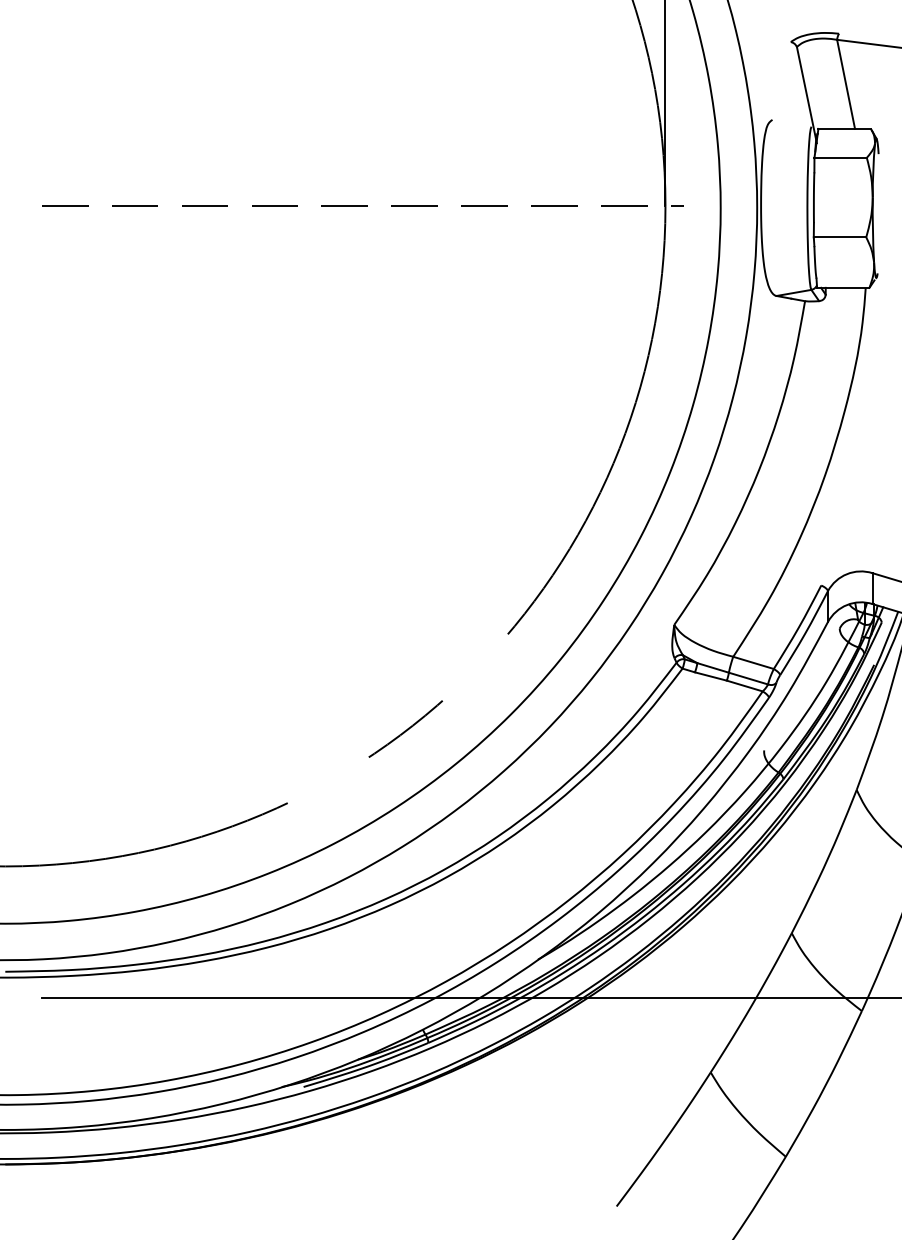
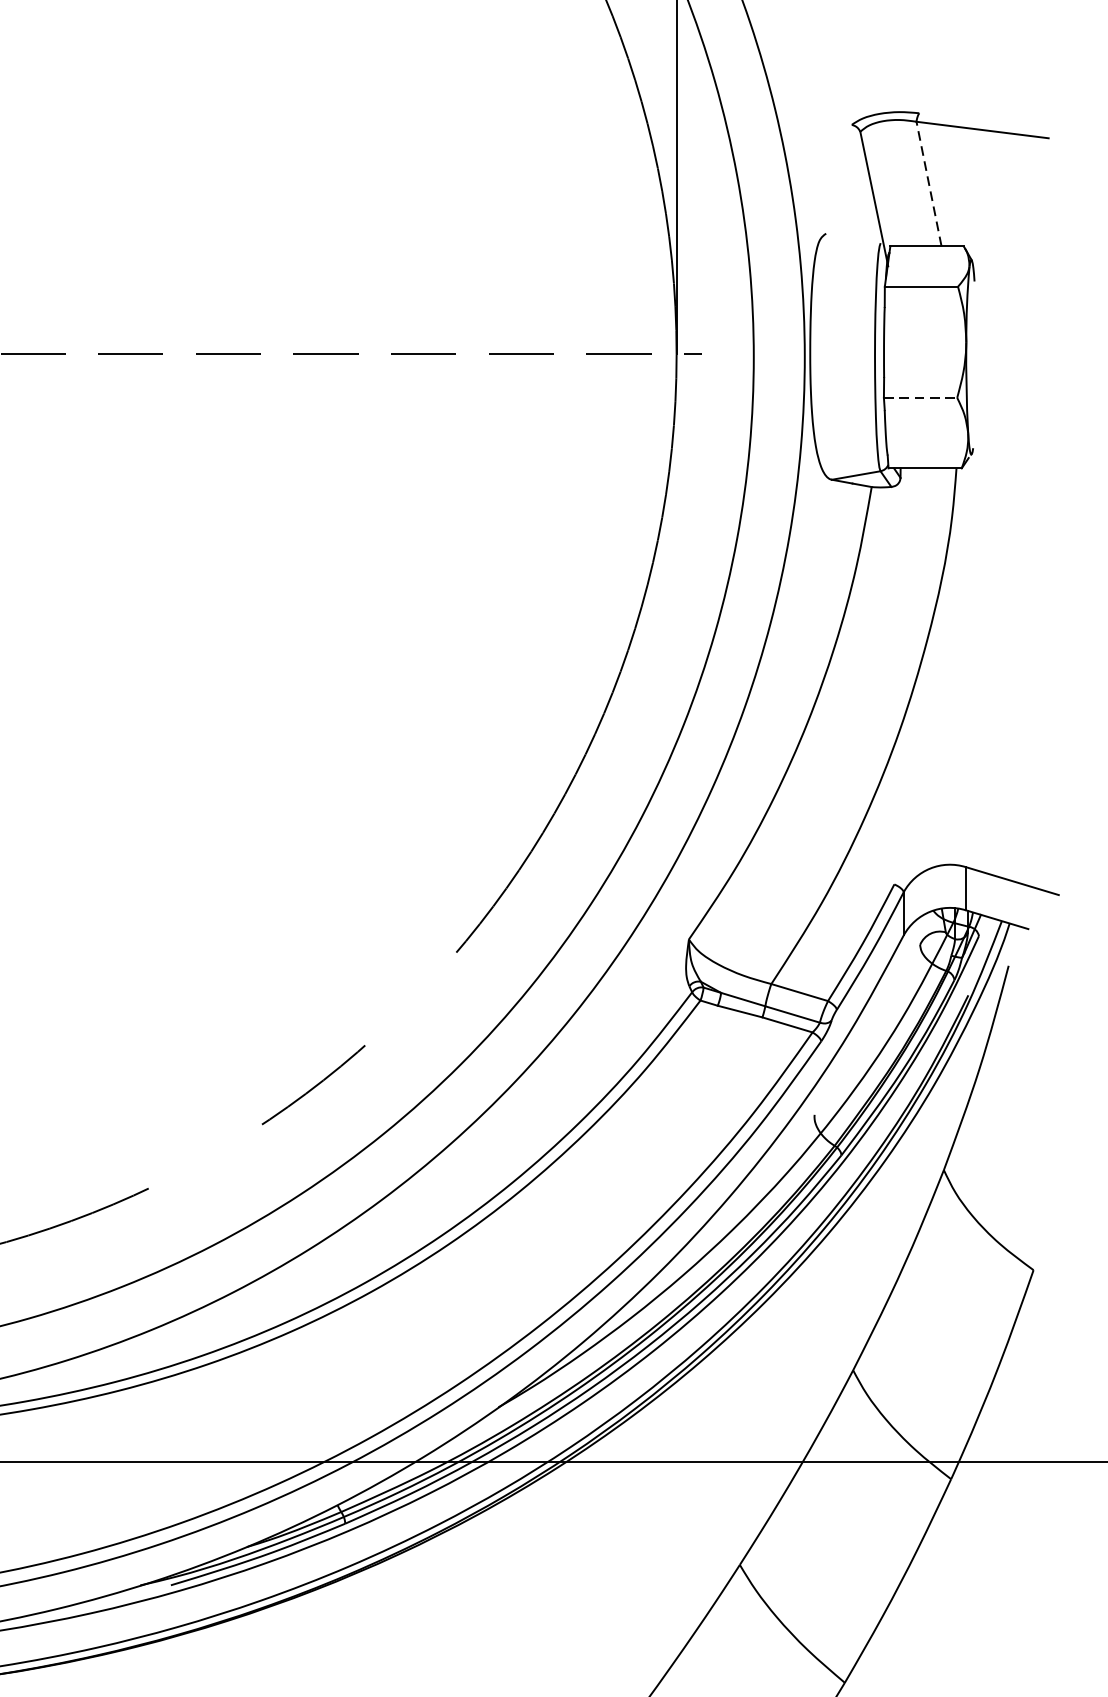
line: (845, 83) -> (928, 182), solid -> dashed
line: (840, 237) -> (921, 398), solid -> dashed

